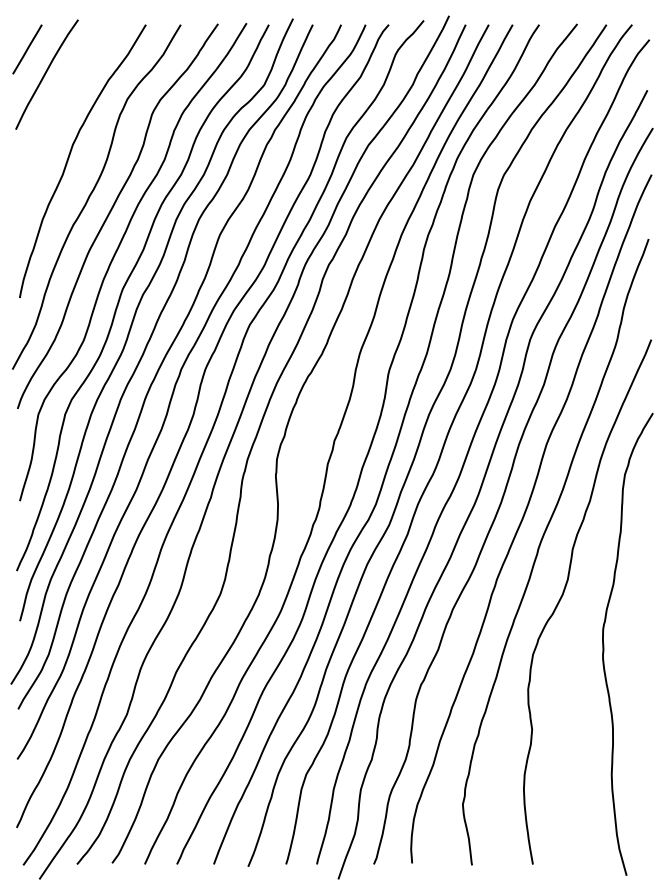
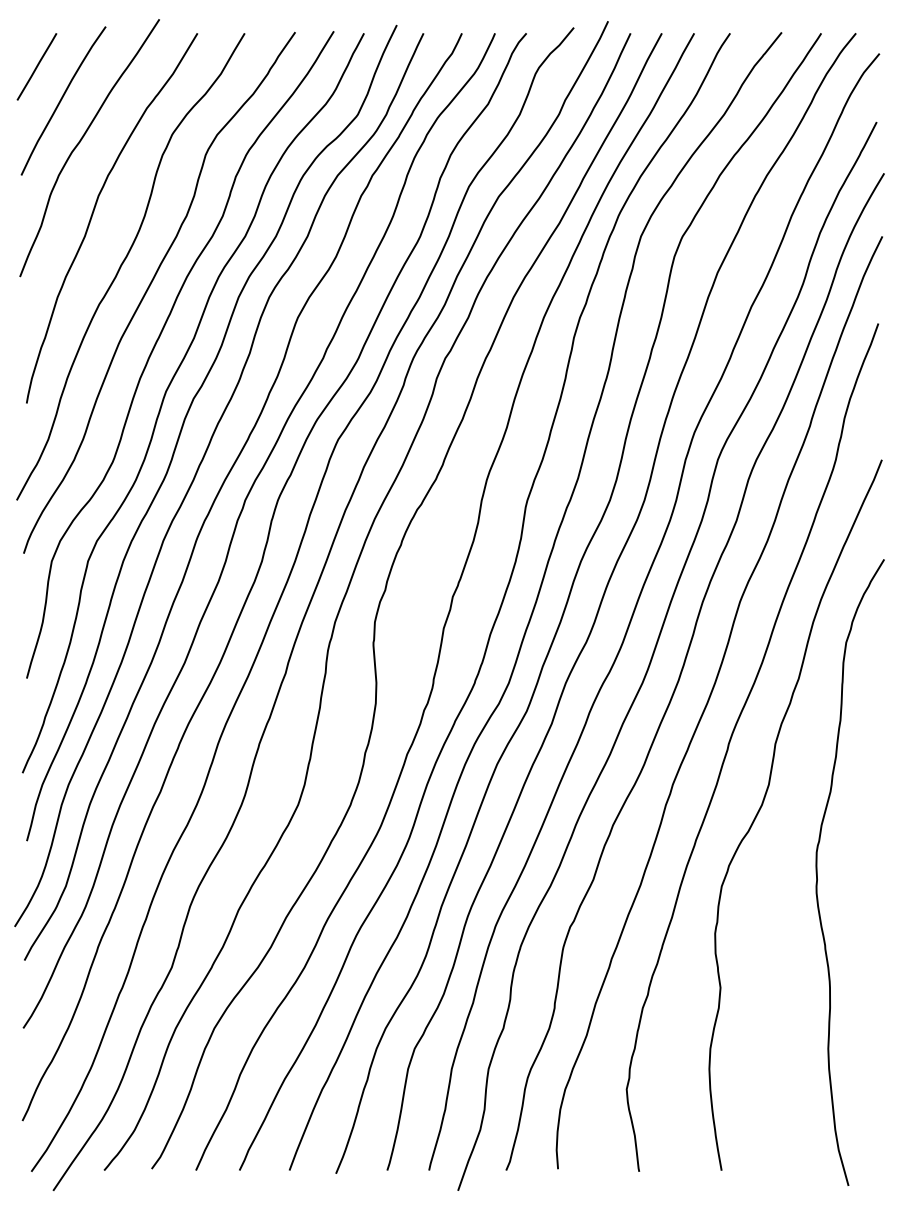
curve: (60, 104) -> (81, 141), added

